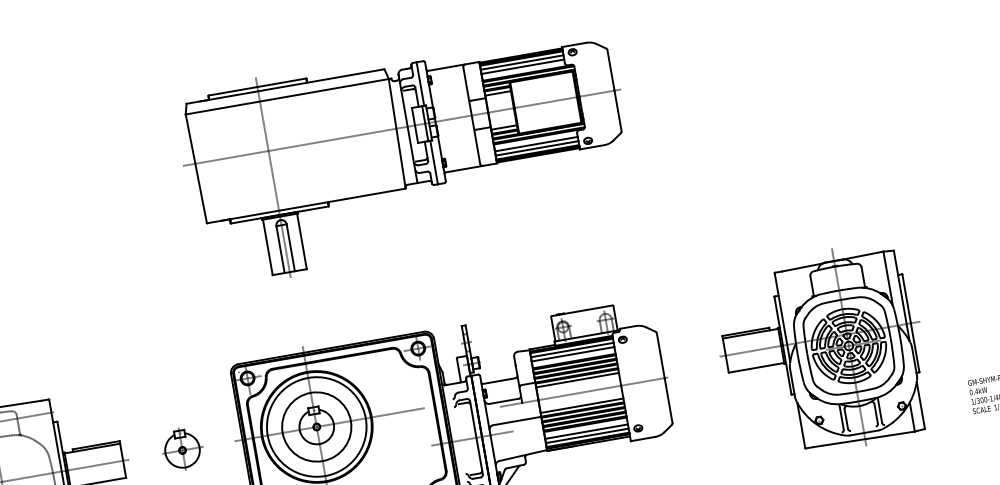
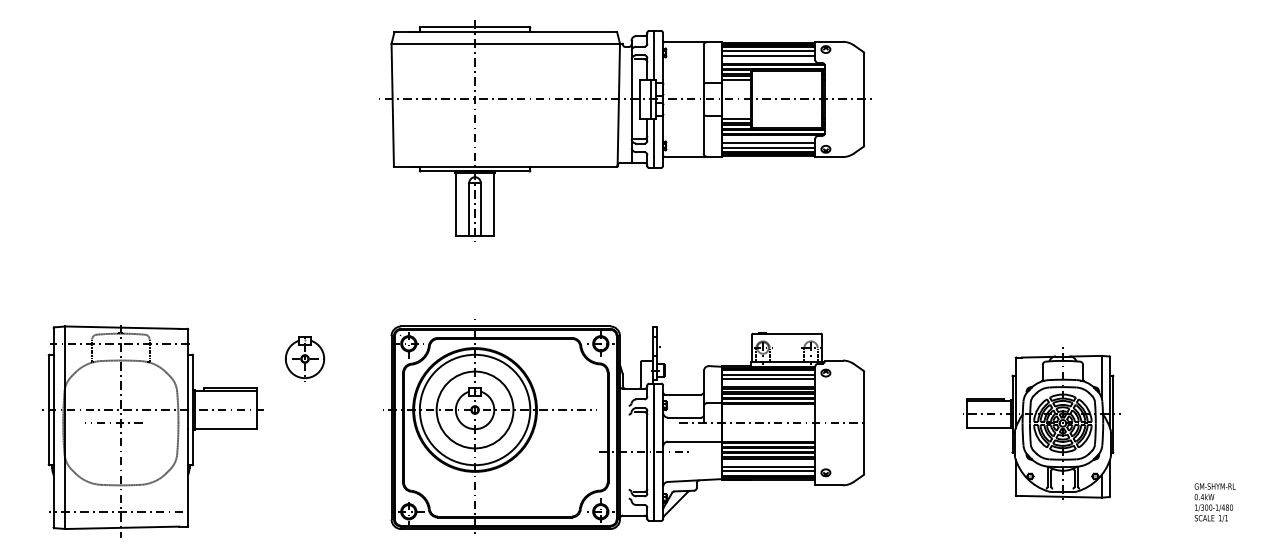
part: (823, 351) -> (1042, 424), size x0.7
line: (577, 380) -> (768, 408), removed
line: (581, 405) -> (768, 437), removed
part: (182, 449) -> (305, 358), moved

